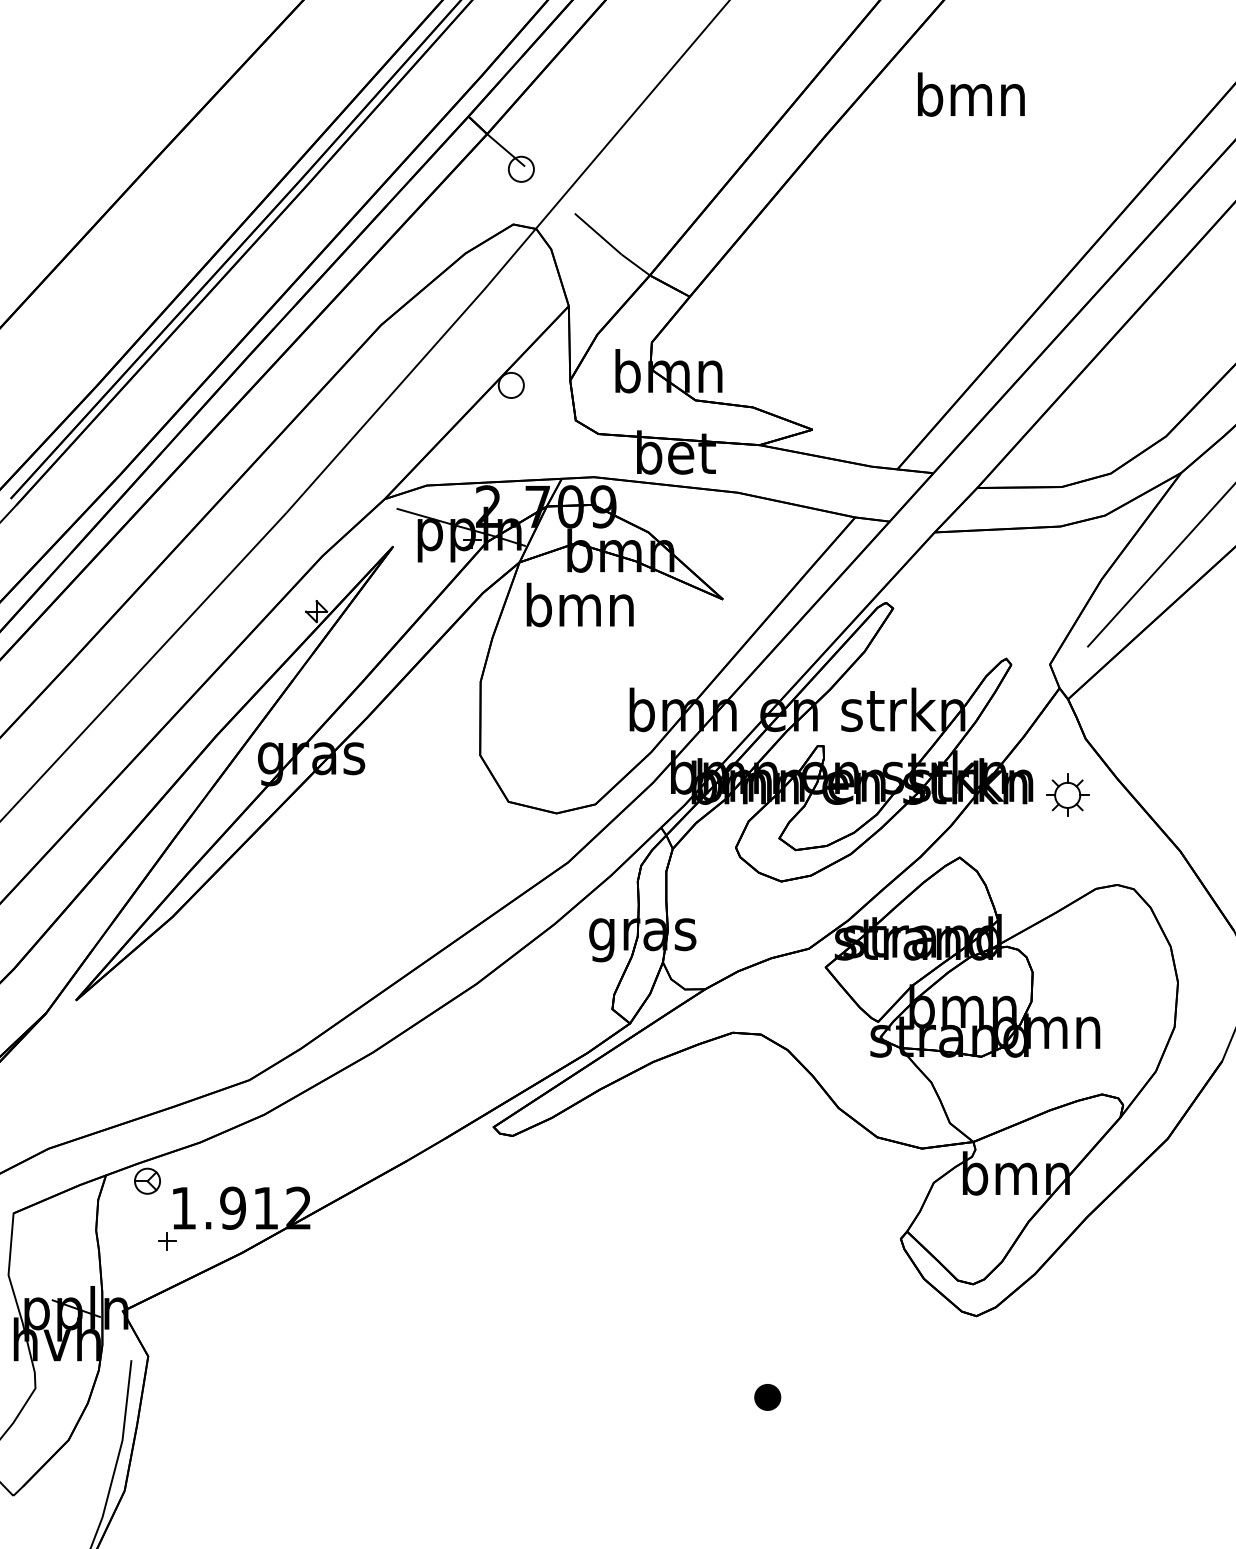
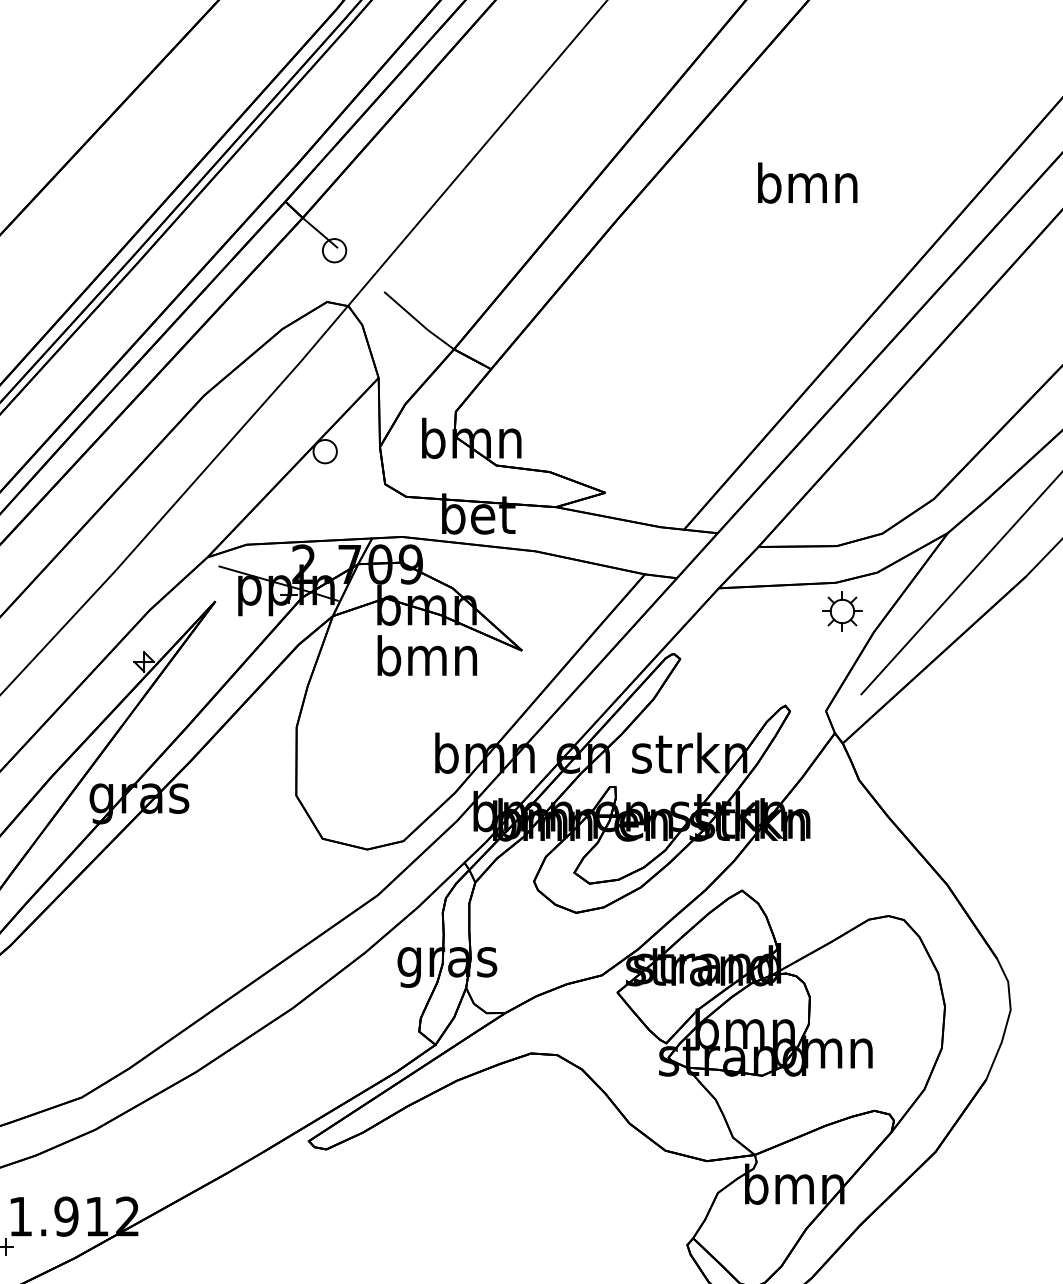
text: (971, 94) -> (807, 183), moved
text: (579, 604) -> (426, 655), moved
part: (1067, 794) -> (842, 610), moved

